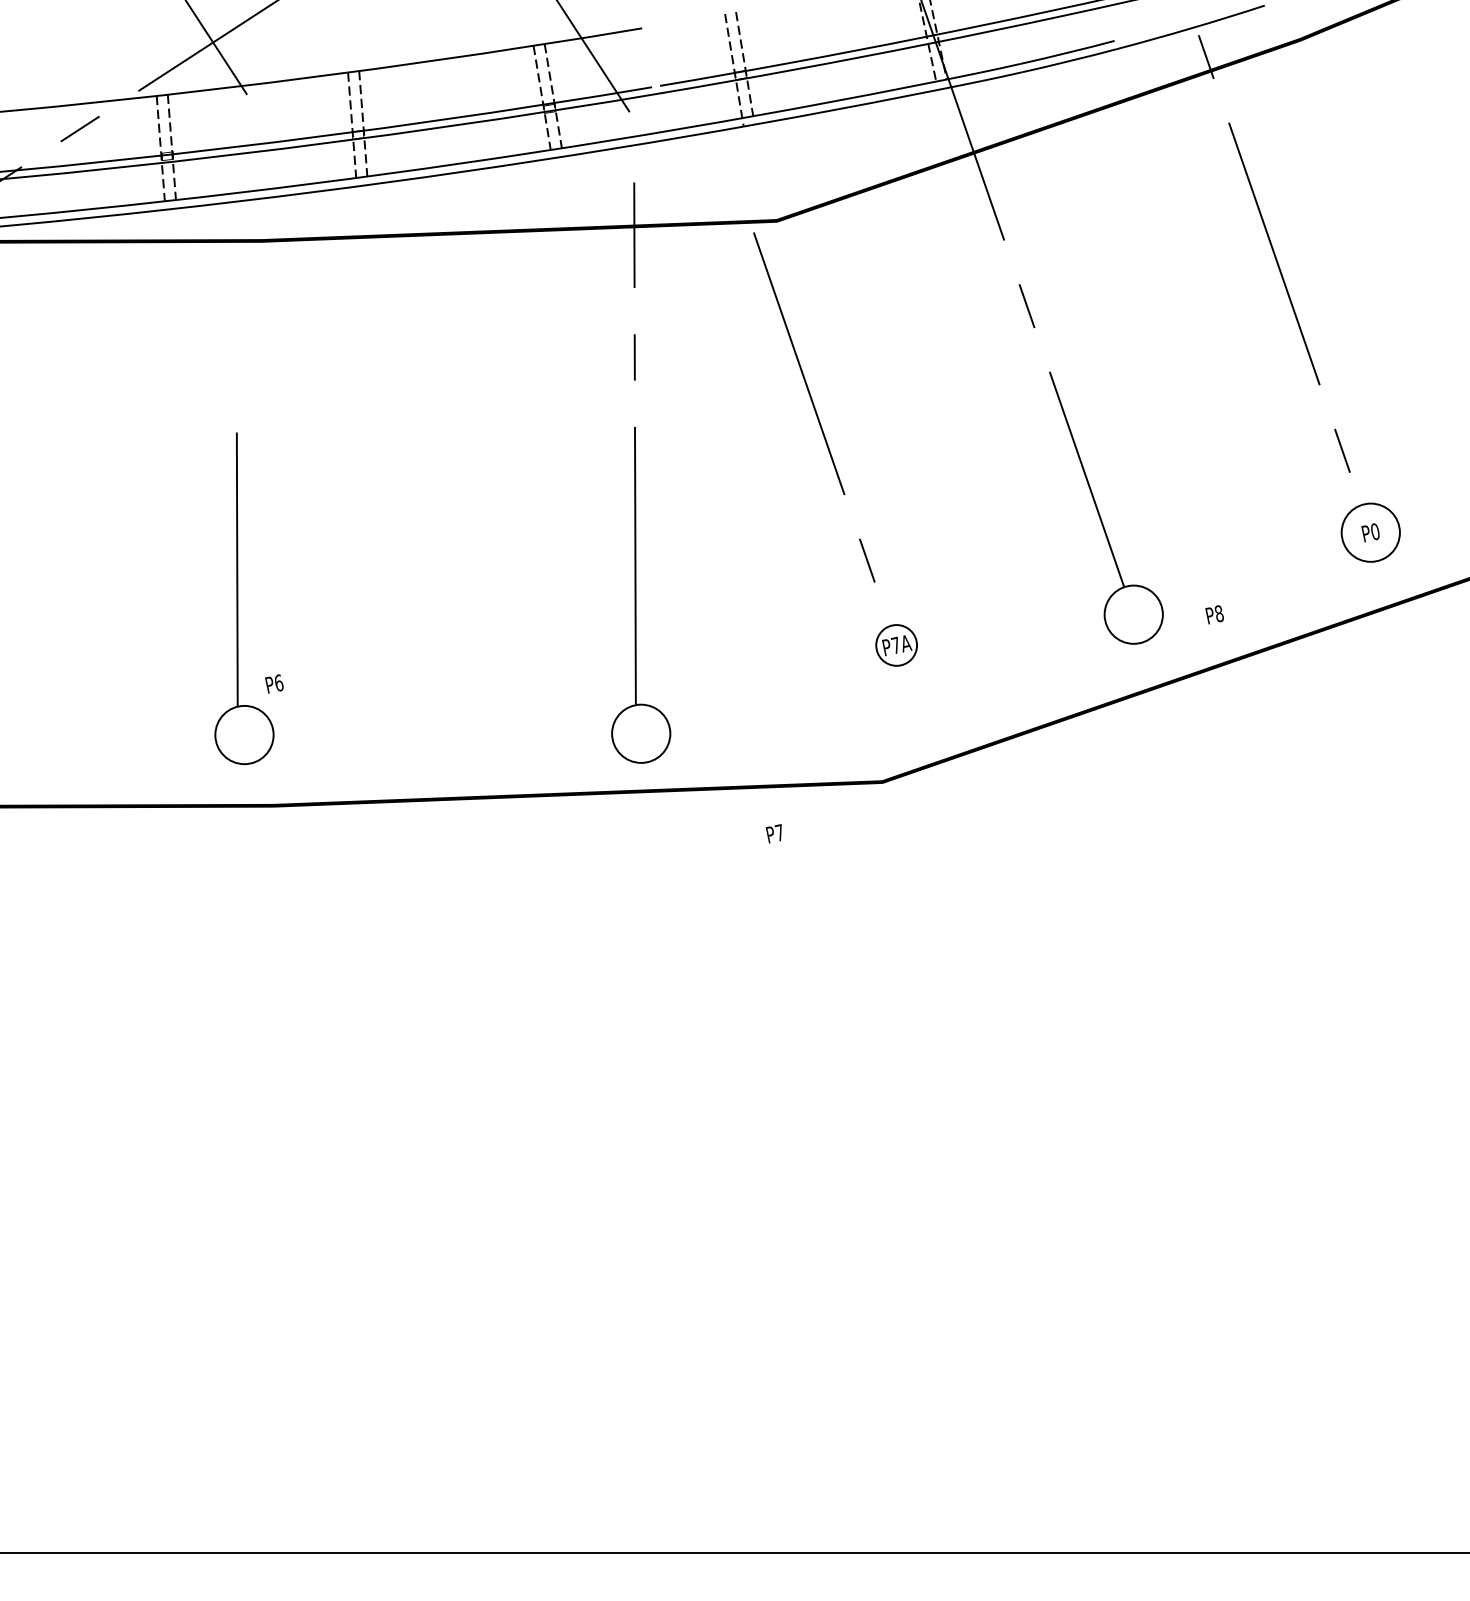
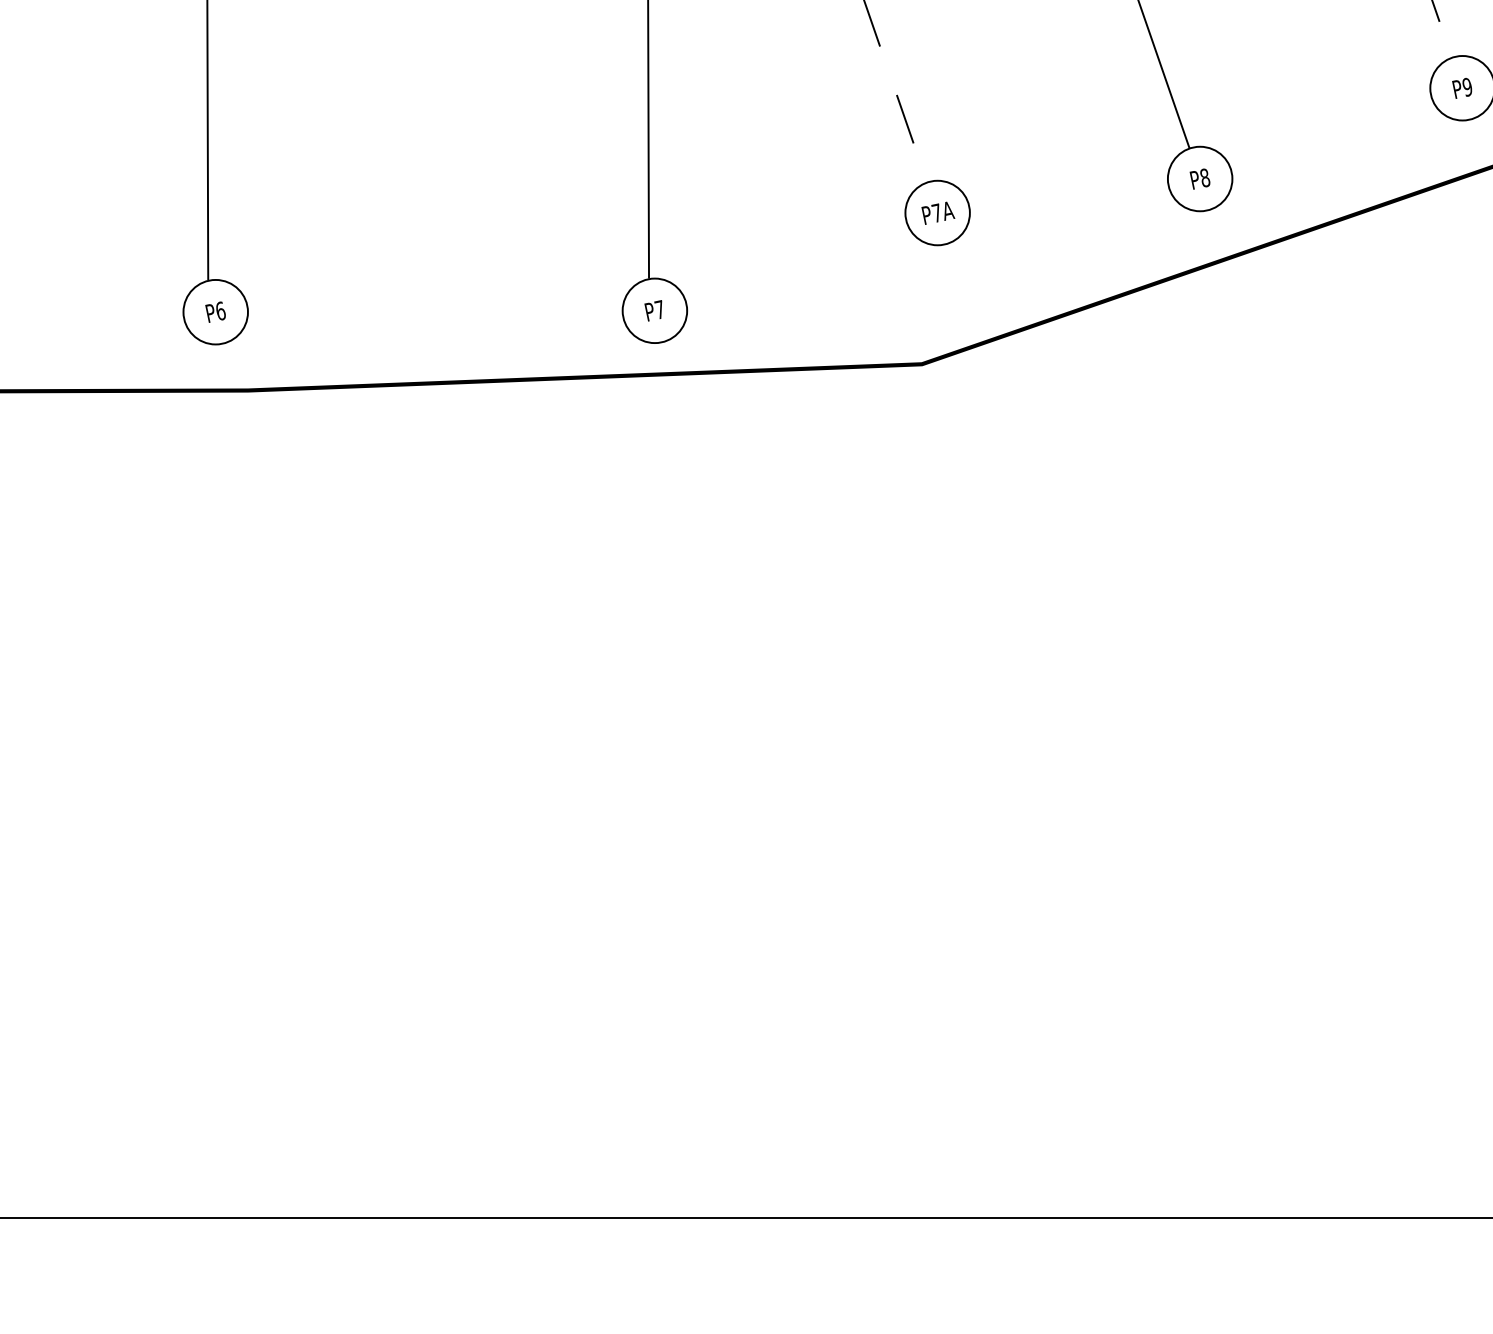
text: (1374, 532) -> (1466, 88), P0 -> P9
text: (1214, 614) -> (1199, 178), moved
circle: (896, 645) -> (937, 213), size x1.43
text: (274, 683) -> (215, 311), moved
text: (773, 833) -> (653, 310), moved

